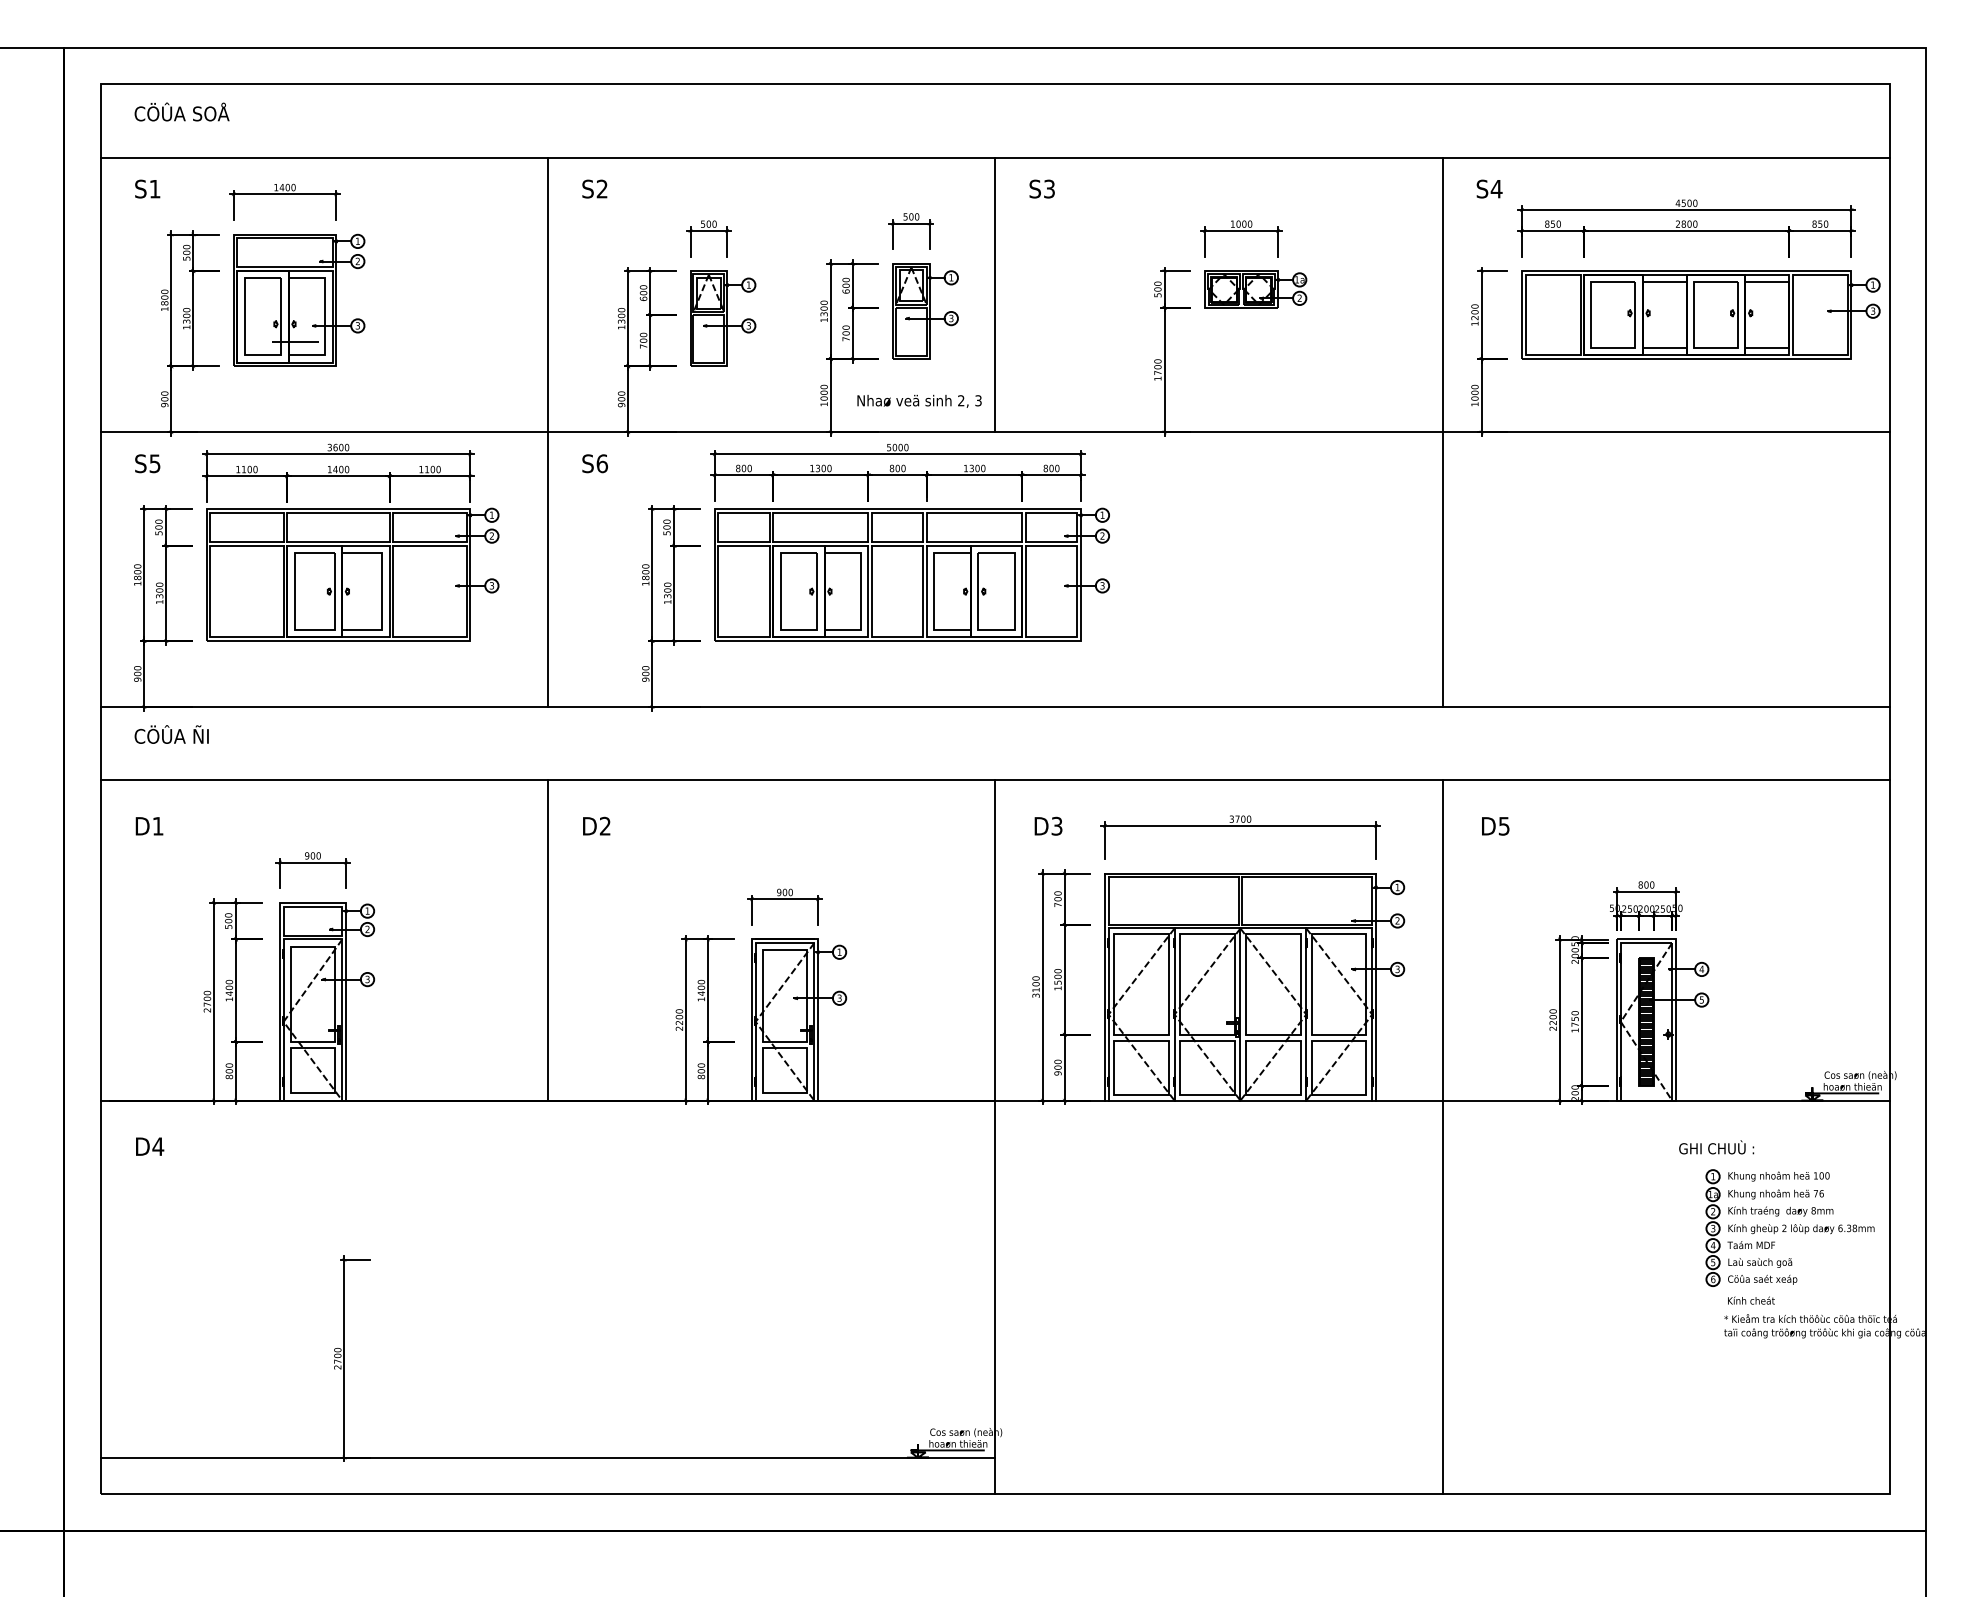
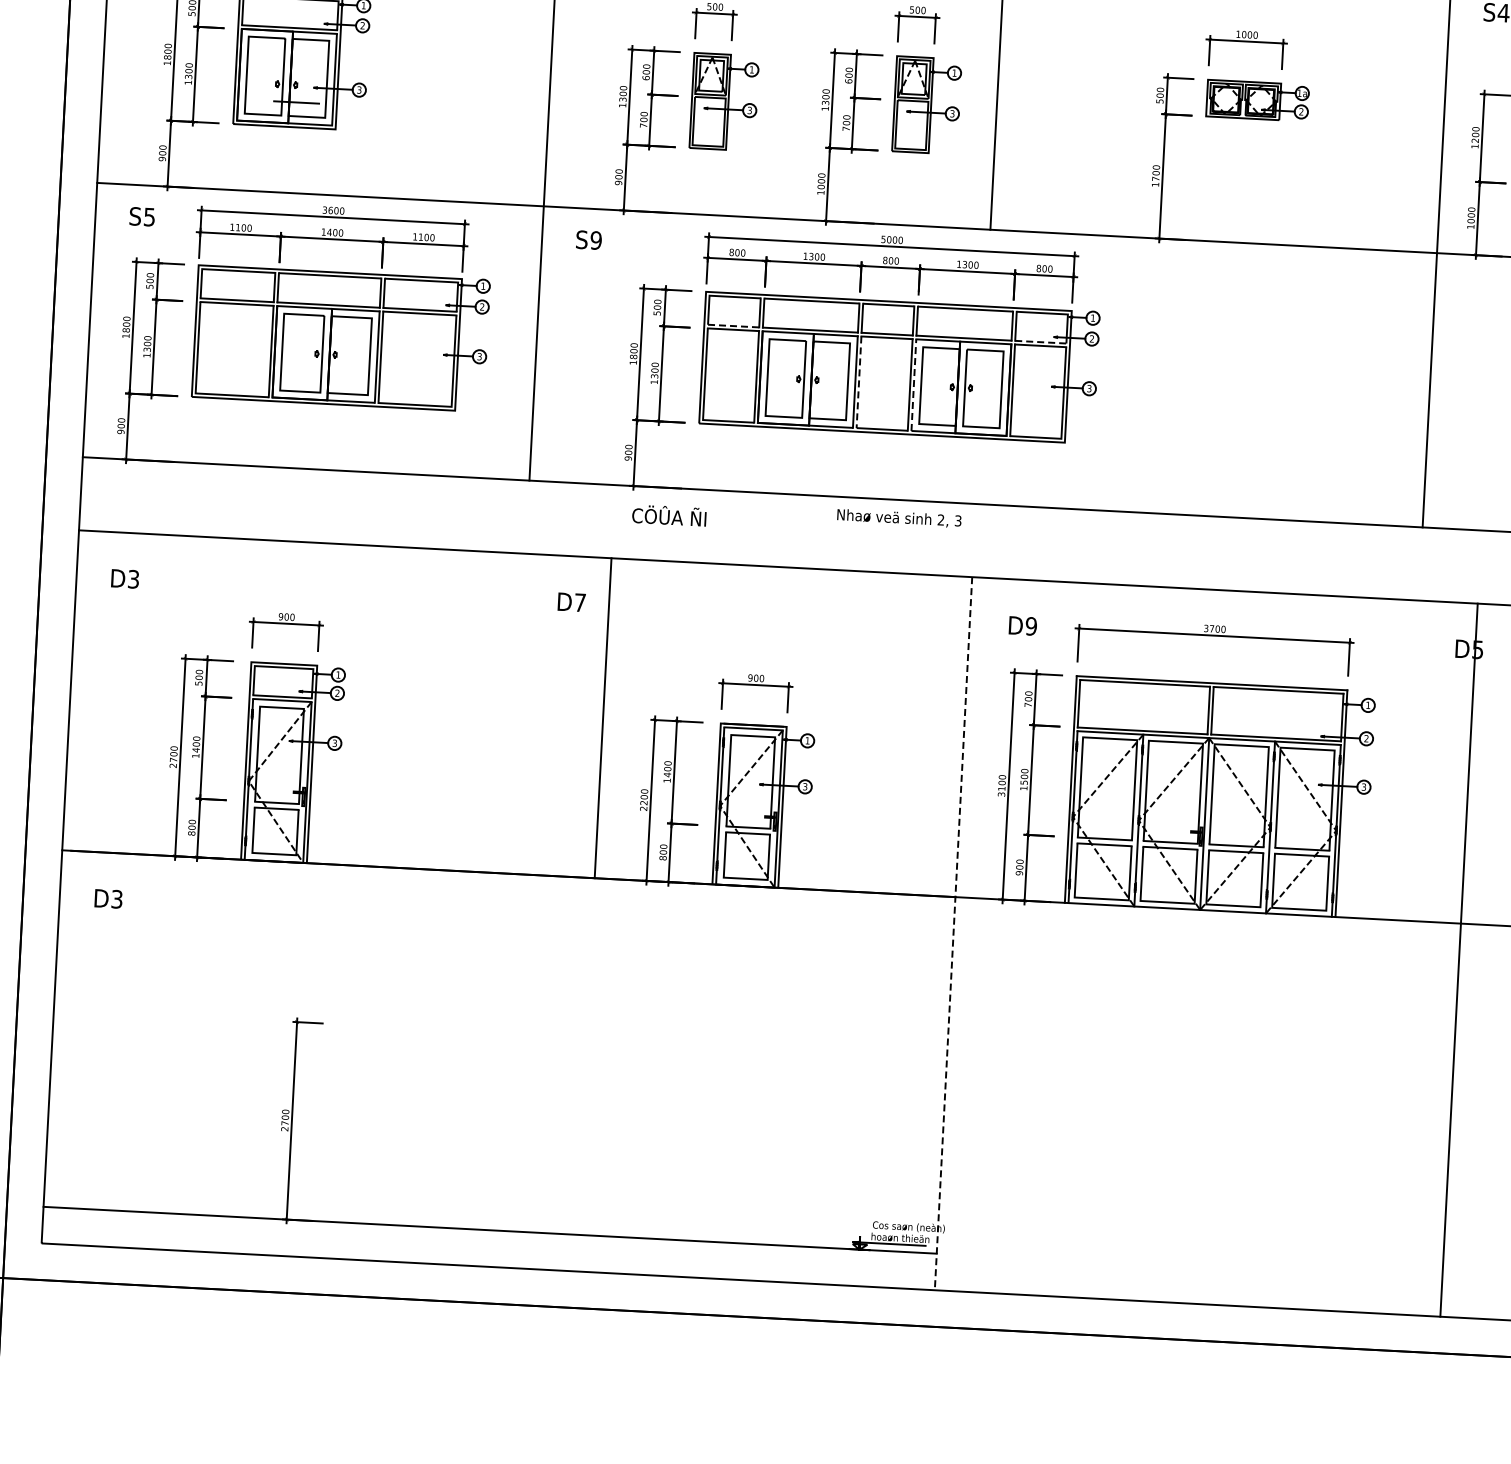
text: (919, 400) -> (899, 517), moved
text: (602, 463) -> (596, 240), S6 -> S9
line: (743, 541) -> (733, 325), solid -> dashed
line: (1051, 541) -> (1040, 341), solid -> dashed
line: (872, 591) -> (859, 382), solid -> dashed
line: (927, 591) -> (914, 385), solid -> dashed
text: (171, 734) -> (669, 515), moved
text: (157, 825) -> (133, 578), D1 -> D3
text: (604, 825) -> (579, 601), D2 -> D7
text: (1056, 826) -> (1030, 626), D3 -> D9
line: (548, 940) -> (603, 718), moved
line: (995, 1137) -> (953, 933), solid -> dashed
line: (1442, 1137) -> (1458, 960), moved
text: (158, 1146) -> (117, 899), D4 -> D3

